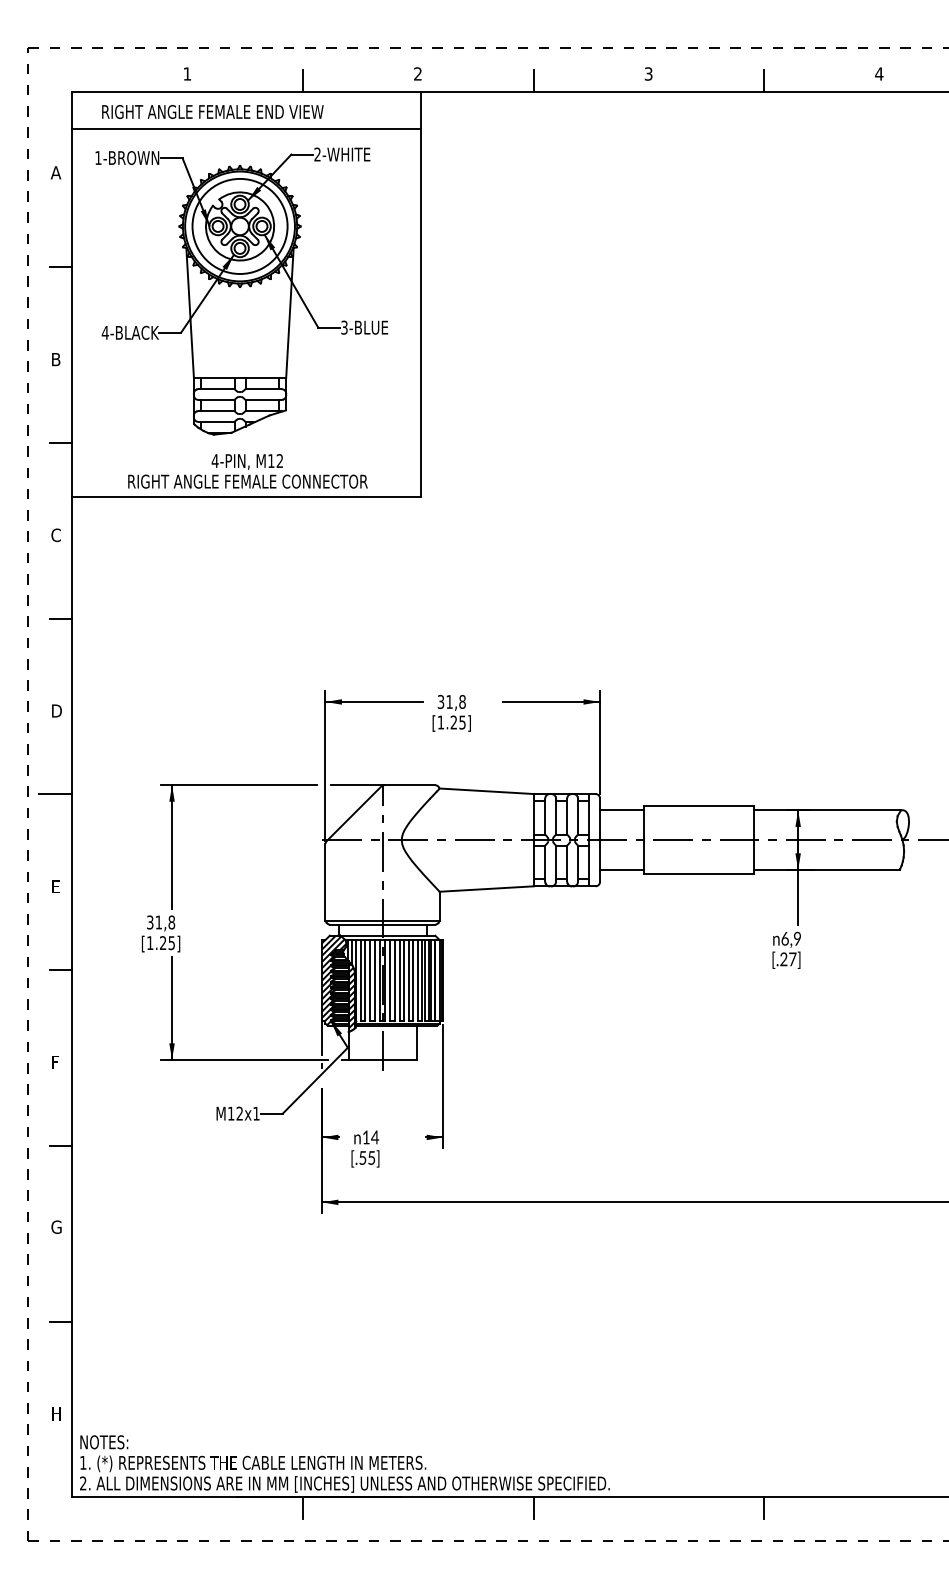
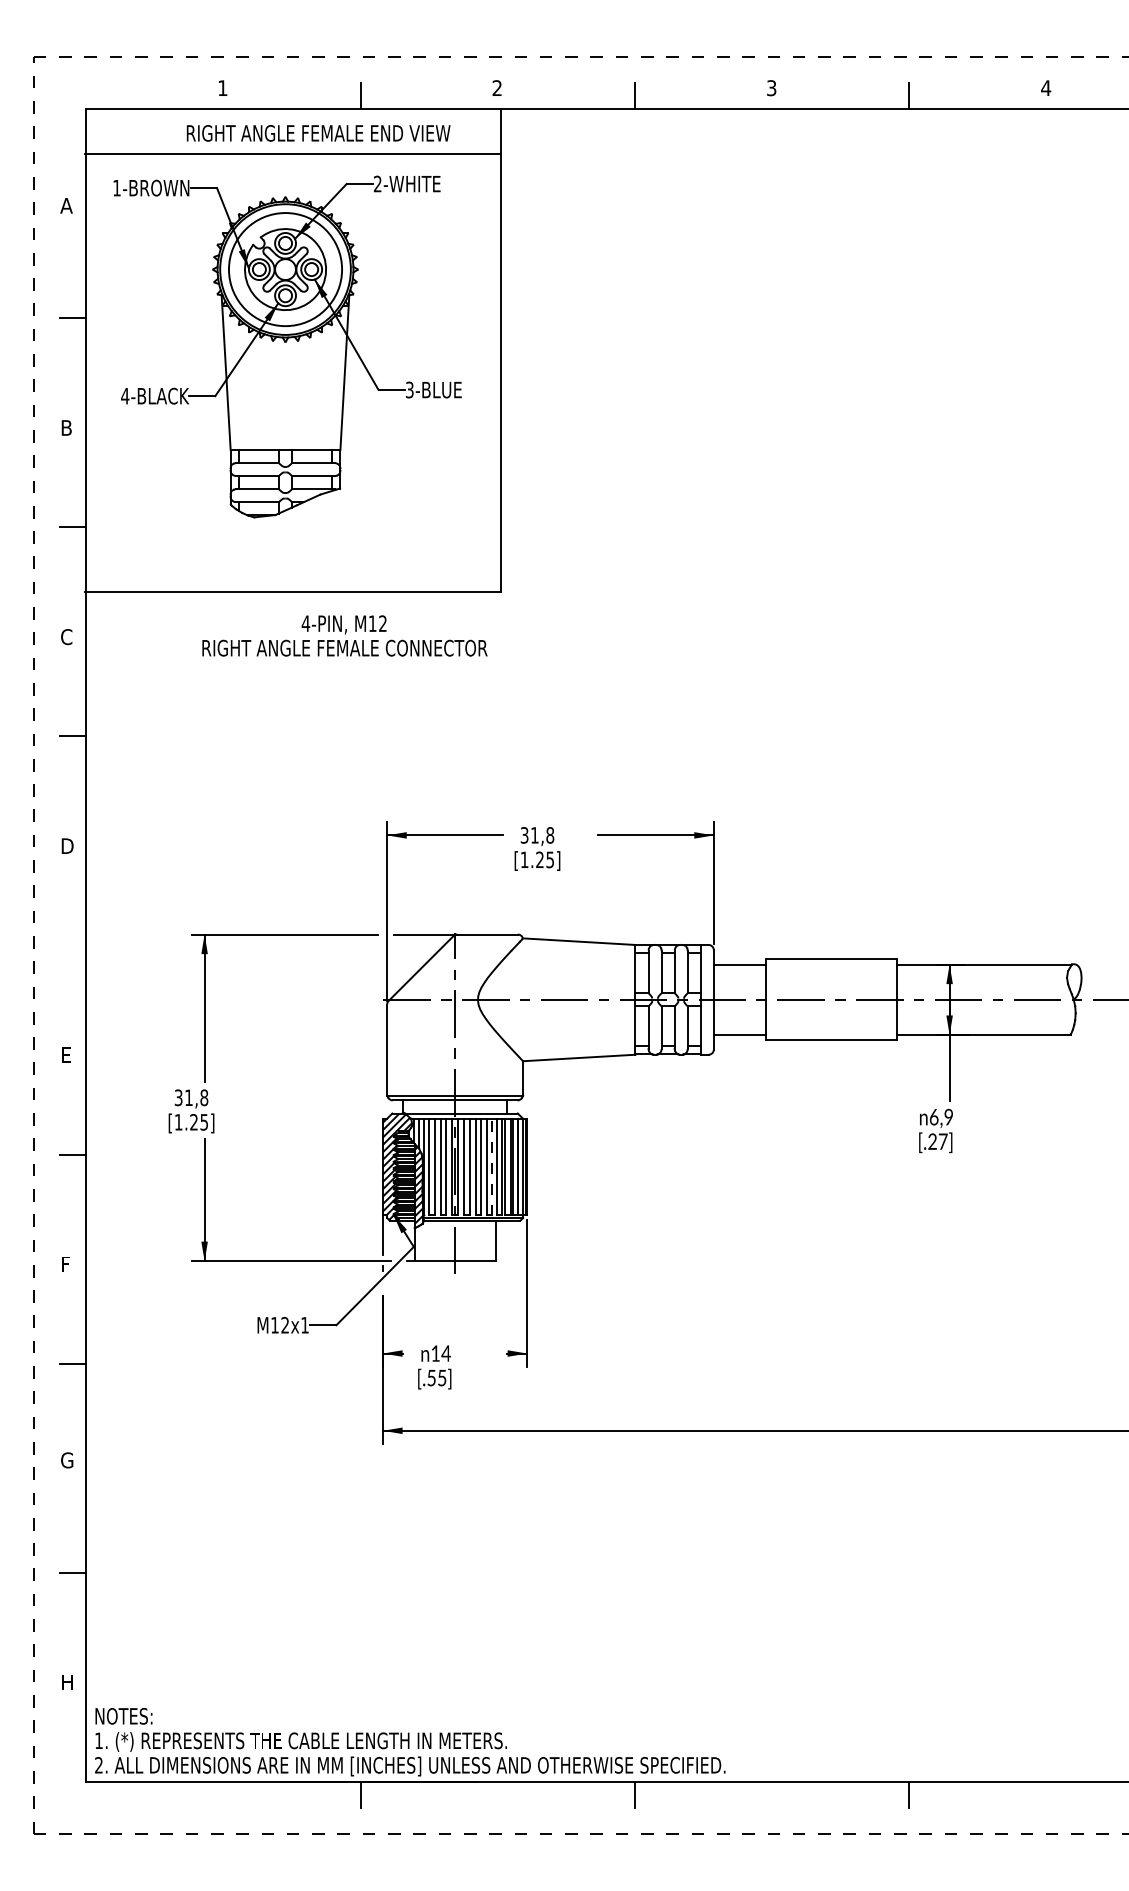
text: (212, 111) -> (318, 132), moved
text: (247, 471) -> (344, 636), moved
line: (55, 794) -> (65, 945), removed
line: (413, 980) -> (491, 1166), solid -> dashed

